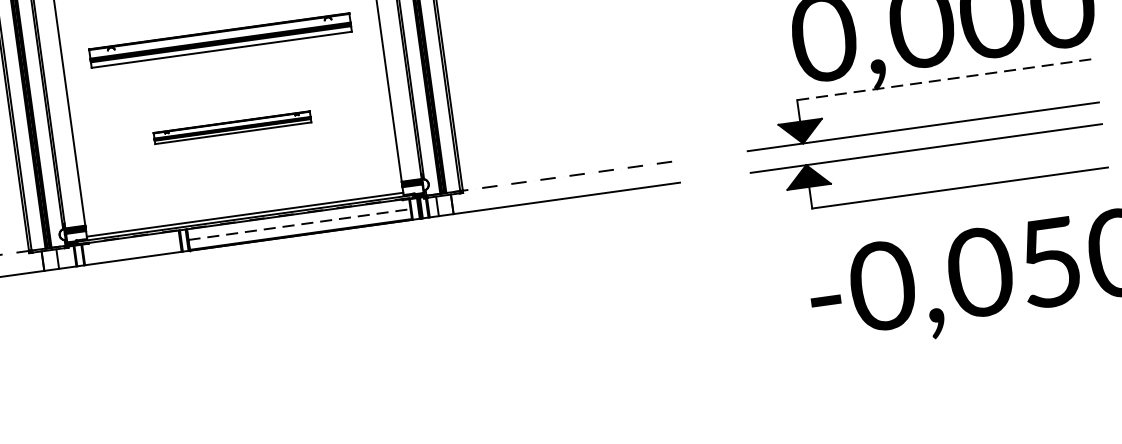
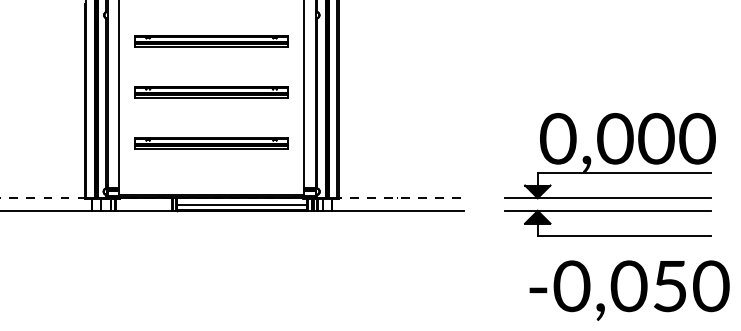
line: (945, 78) -> (624, 172), dashed -> solid
part: (232, 127) -> (211, 143), size x1.67
line: (299, 224) -> (242, 204), dashed -> solid

